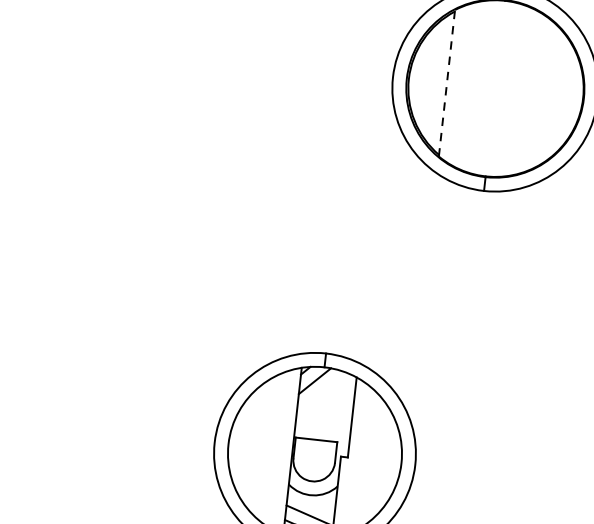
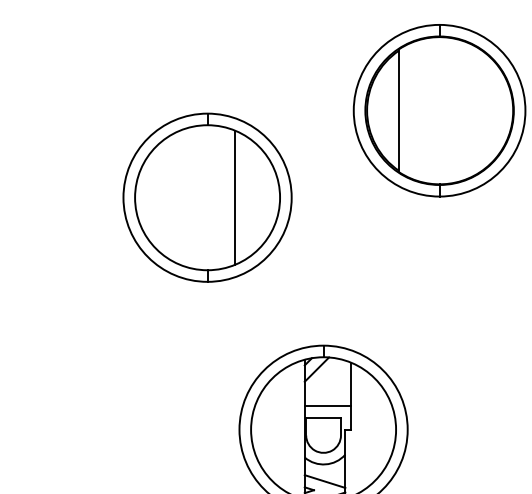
line: (447, 83) -> (399, 110), dashed -> solid
part: (207, 161) -> (207, 197), added
line: (322, 426) -> (327, 406), added

